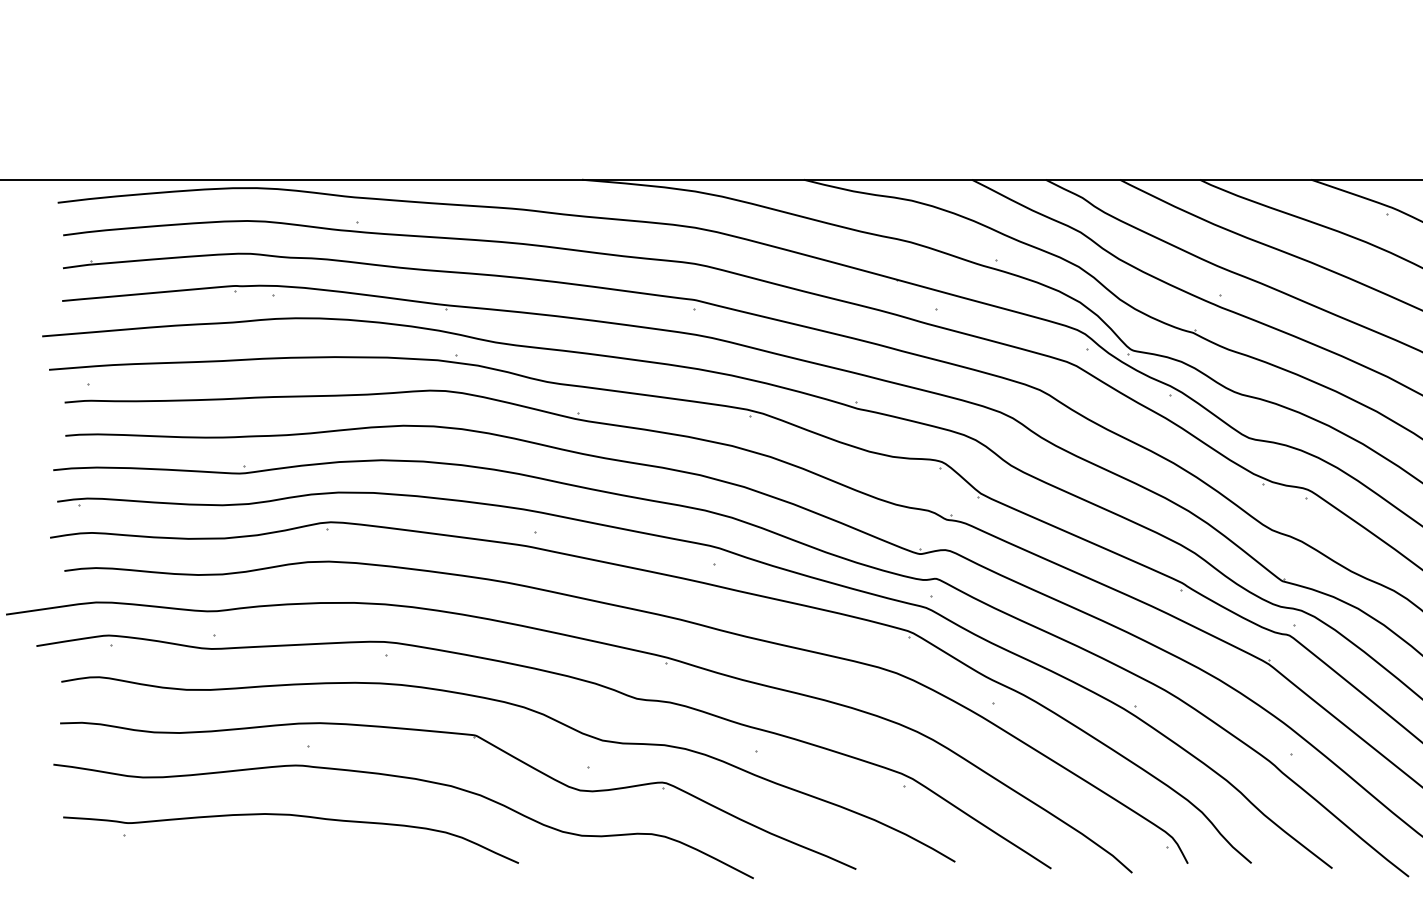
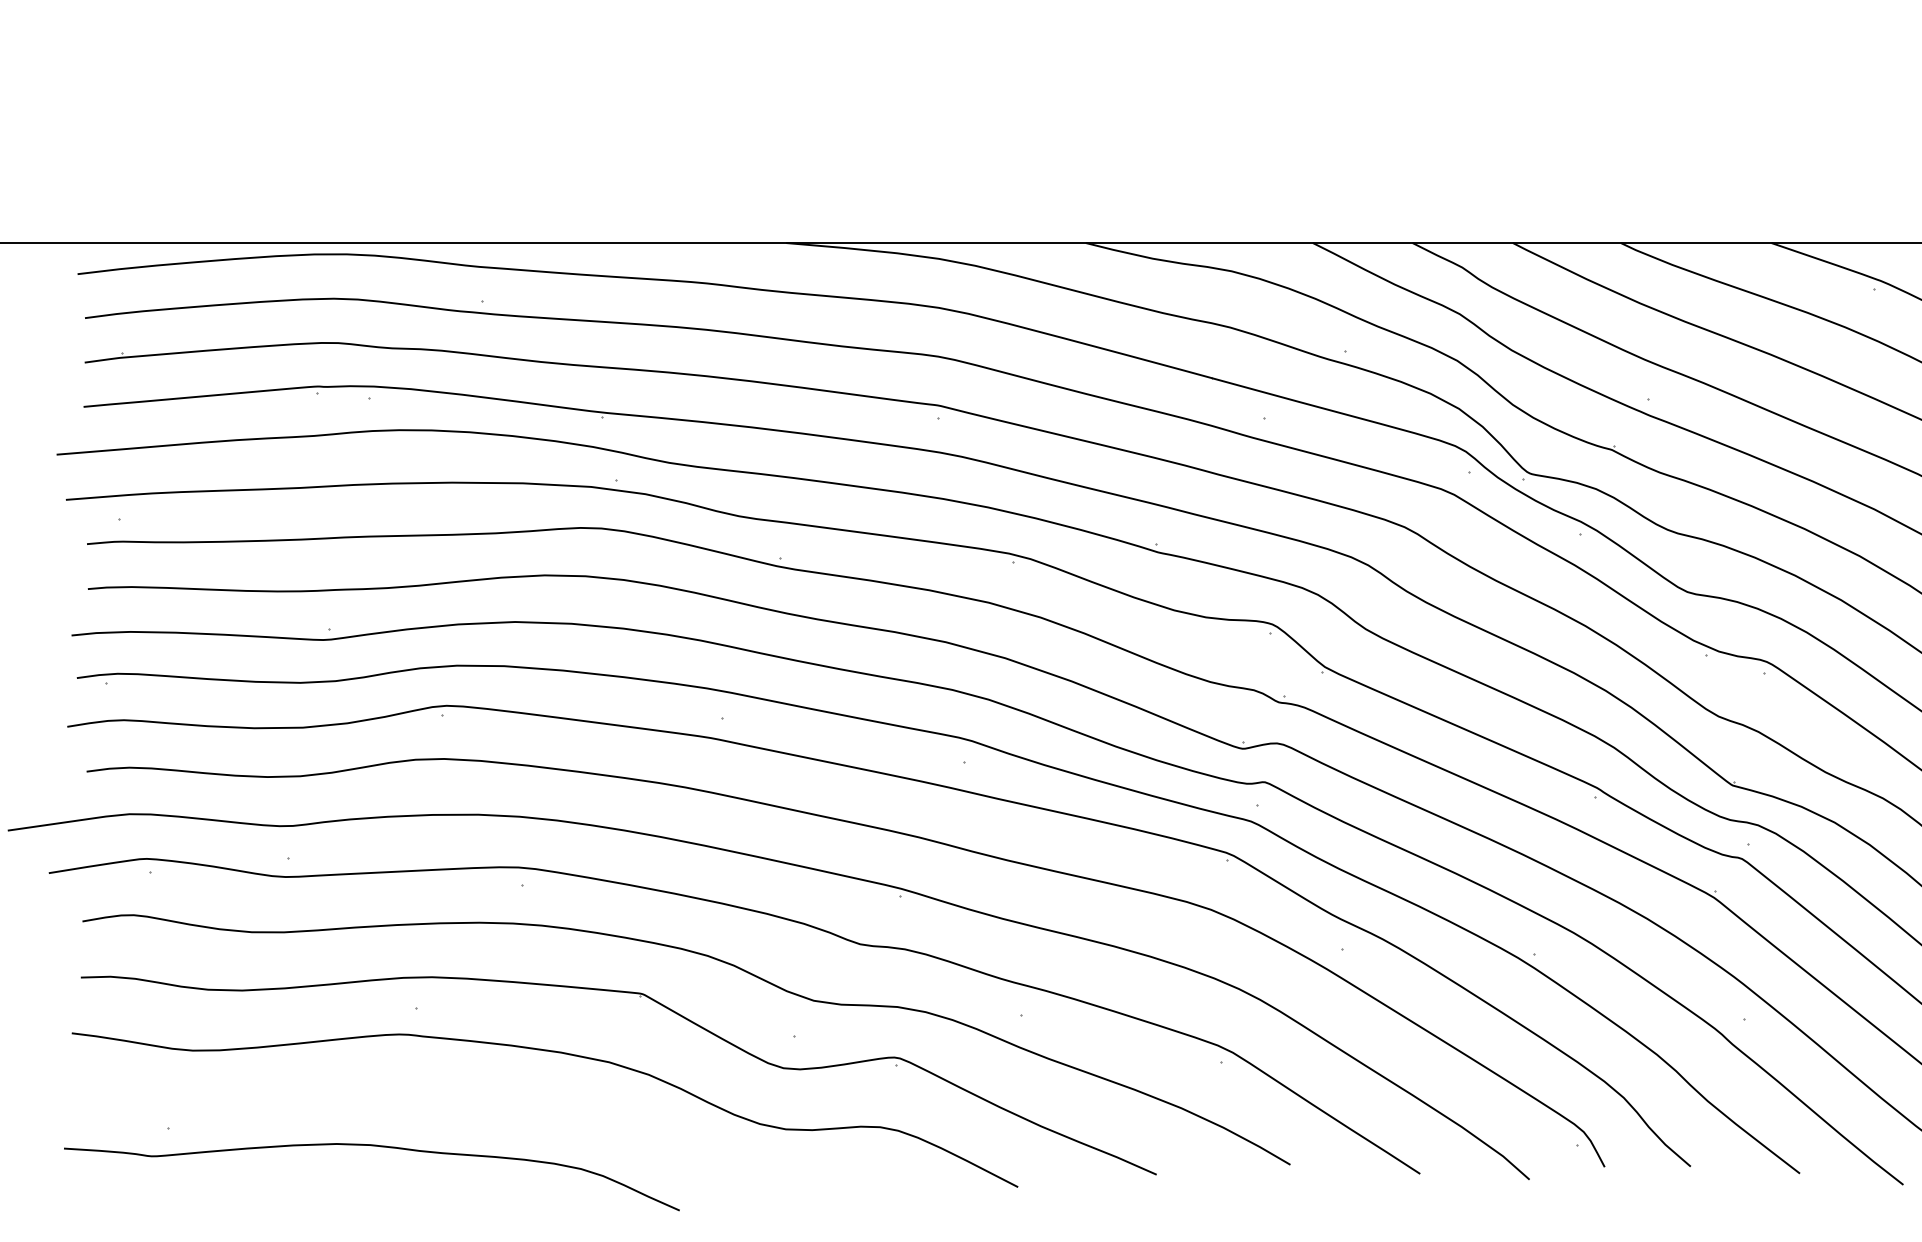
curve: (290, 815) -> (371, 1146), moved

